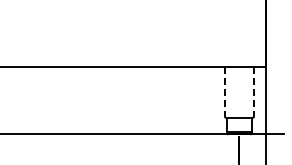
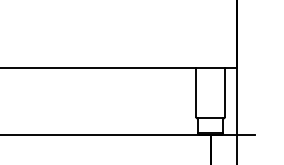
line: (225, 91) -> (196, 91), dashed -> solid
line: (253, 91) -> (224, 91), dashed -> solid

